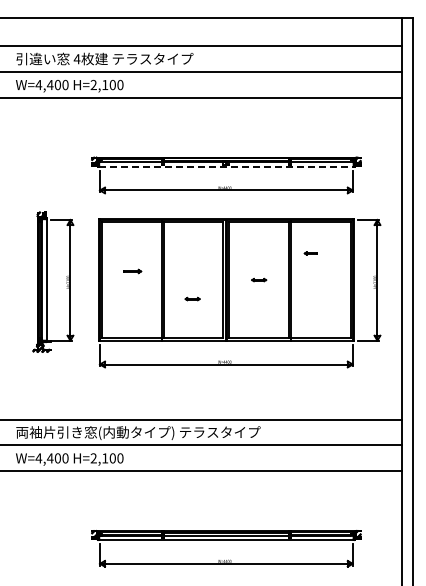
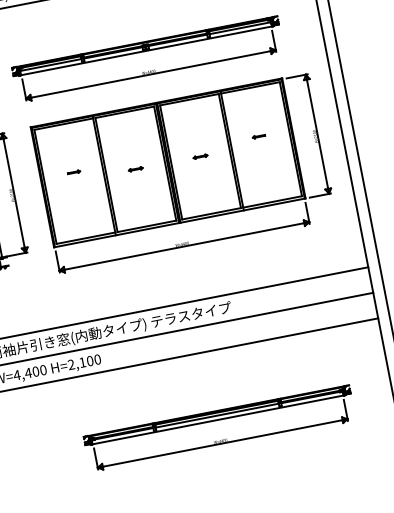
line: (226, 166) -> (146, 50), dashed -> solid
part: (310, 253) -> (258, 136), moved
part: (133, 271) -> (74, 172), size x0.71
part: (192, 298) -> (135, 168), moved

